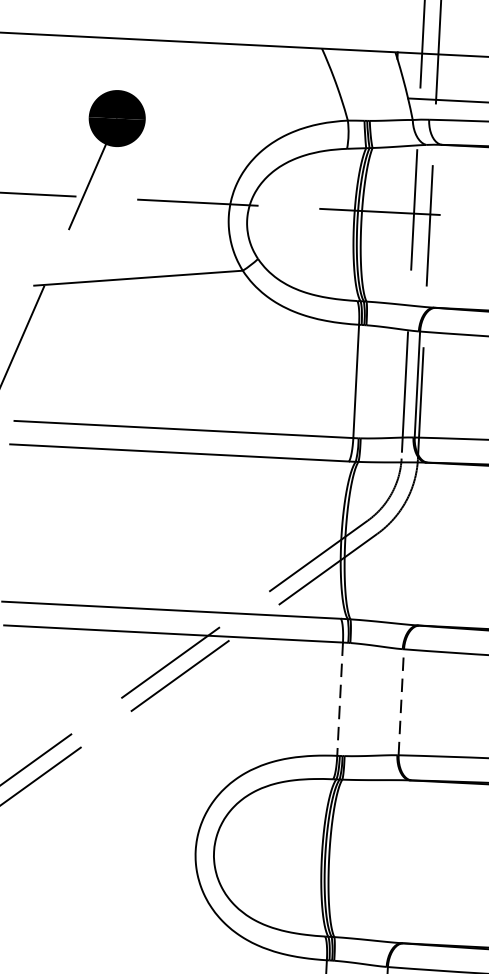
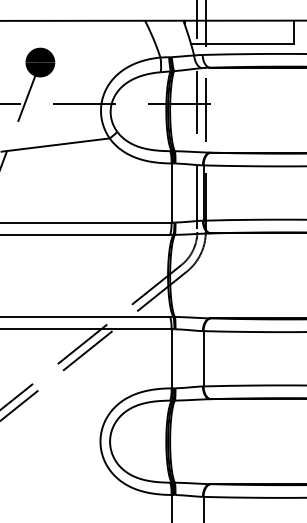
line: (339, 698) -> (171, 358), dashed -> solid
line: (401, 701) -> (203, 358), dashed -> solid

